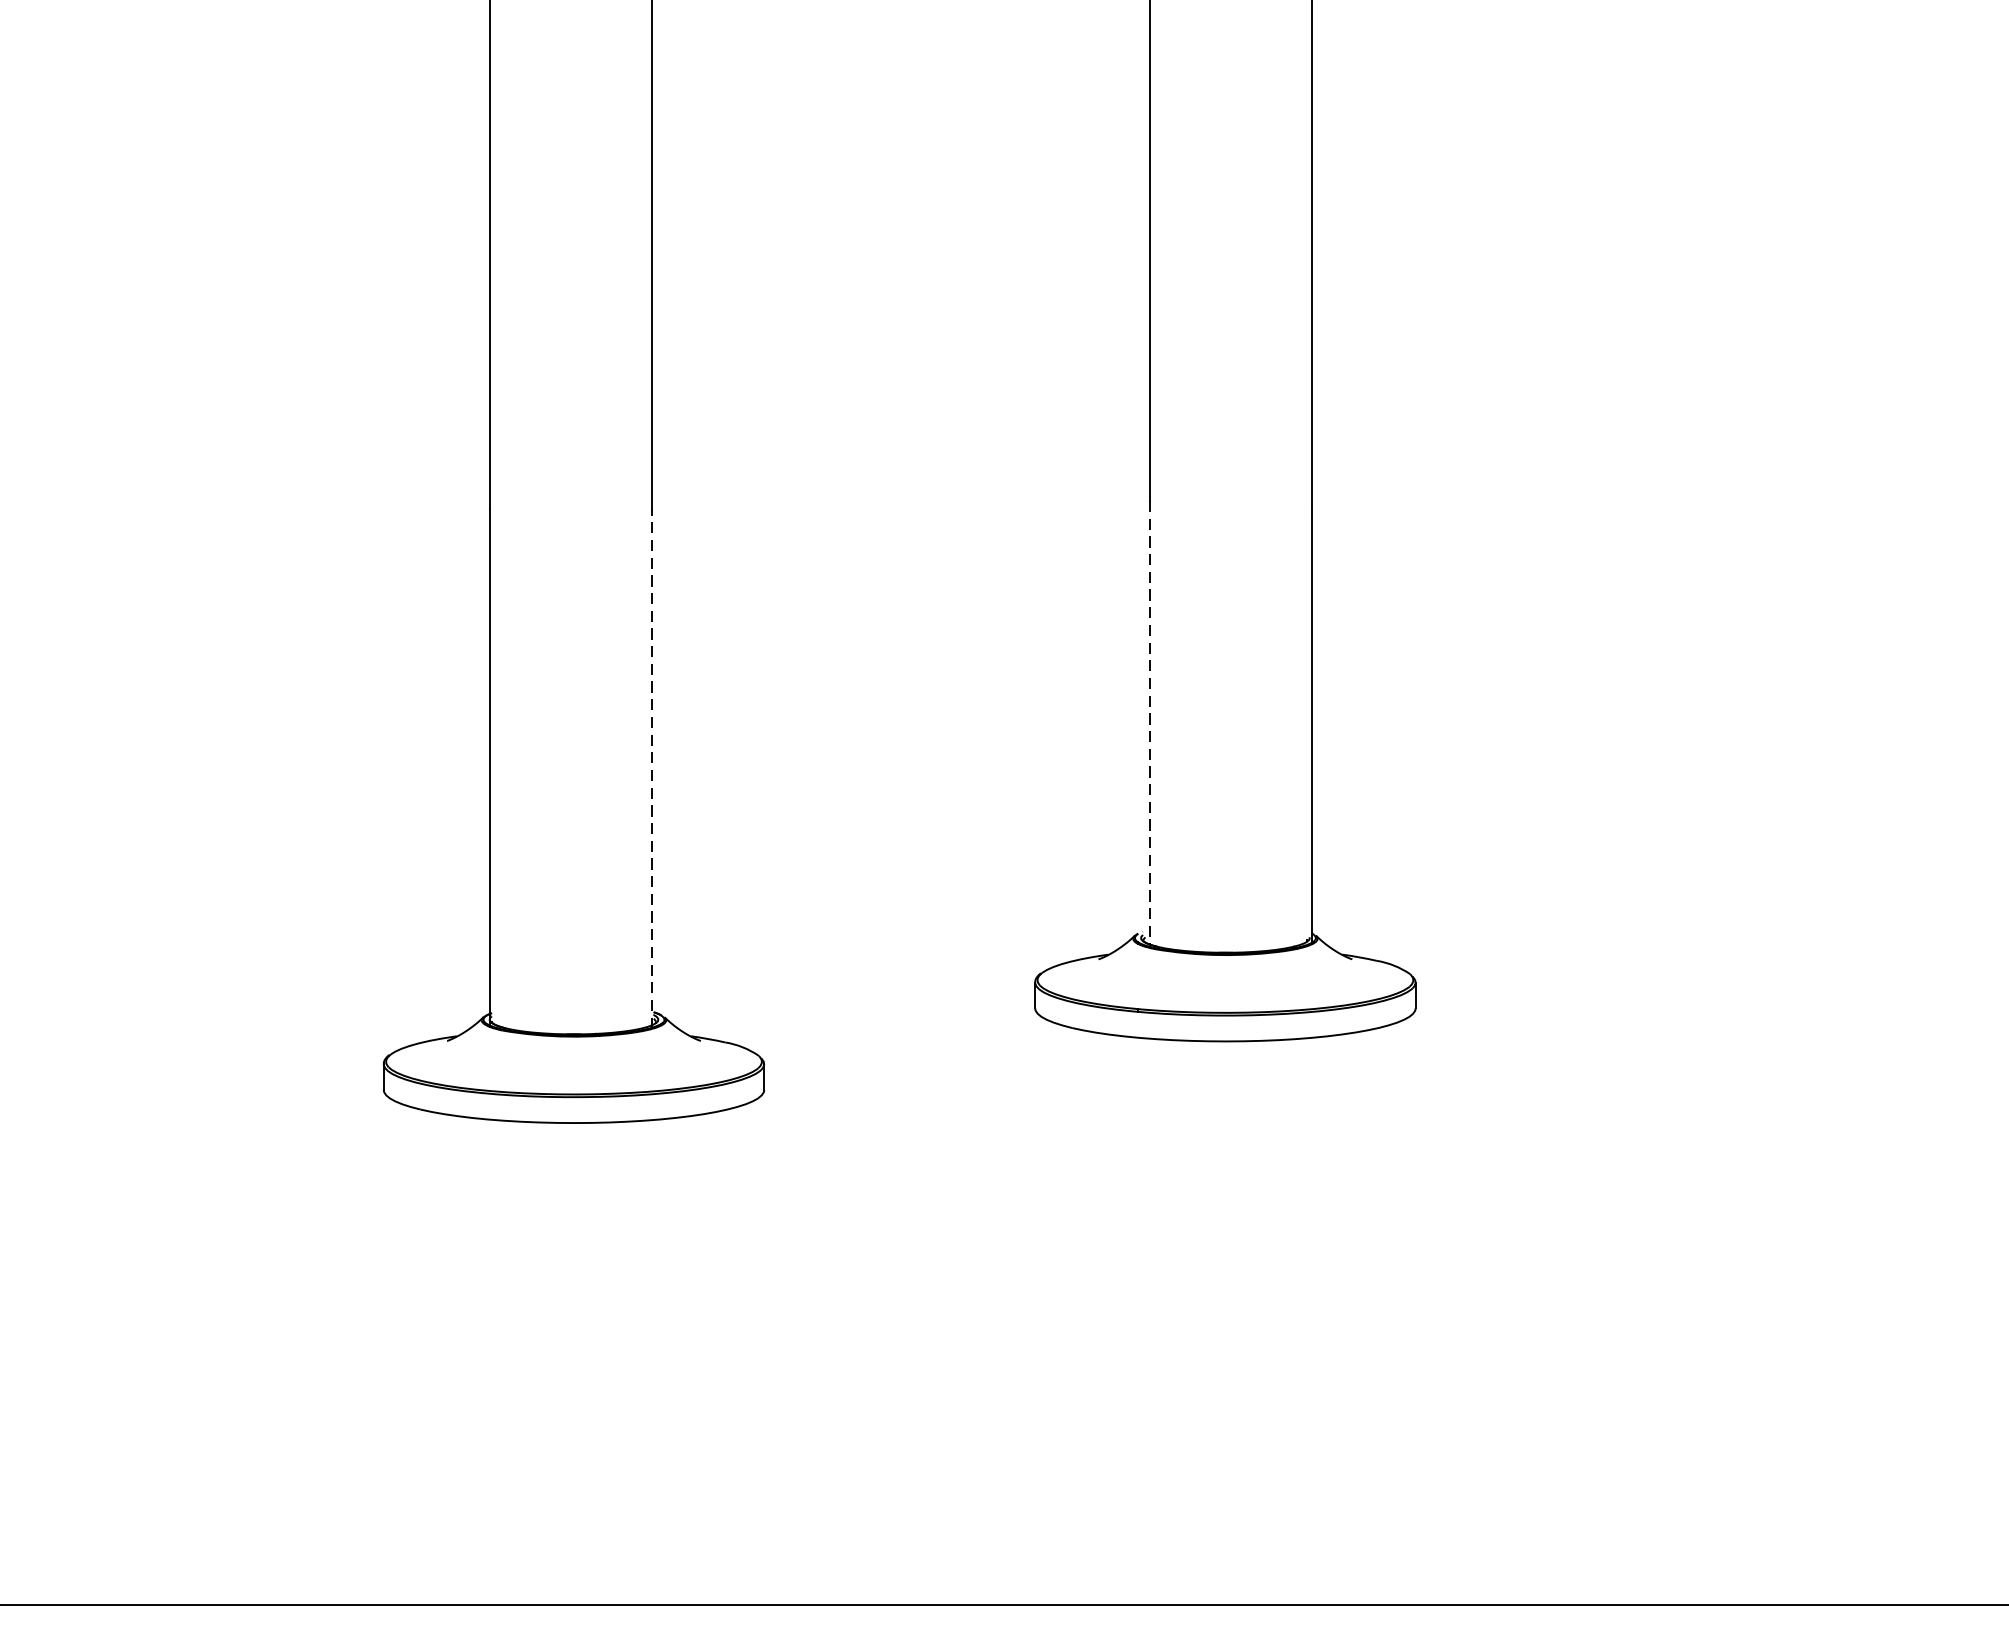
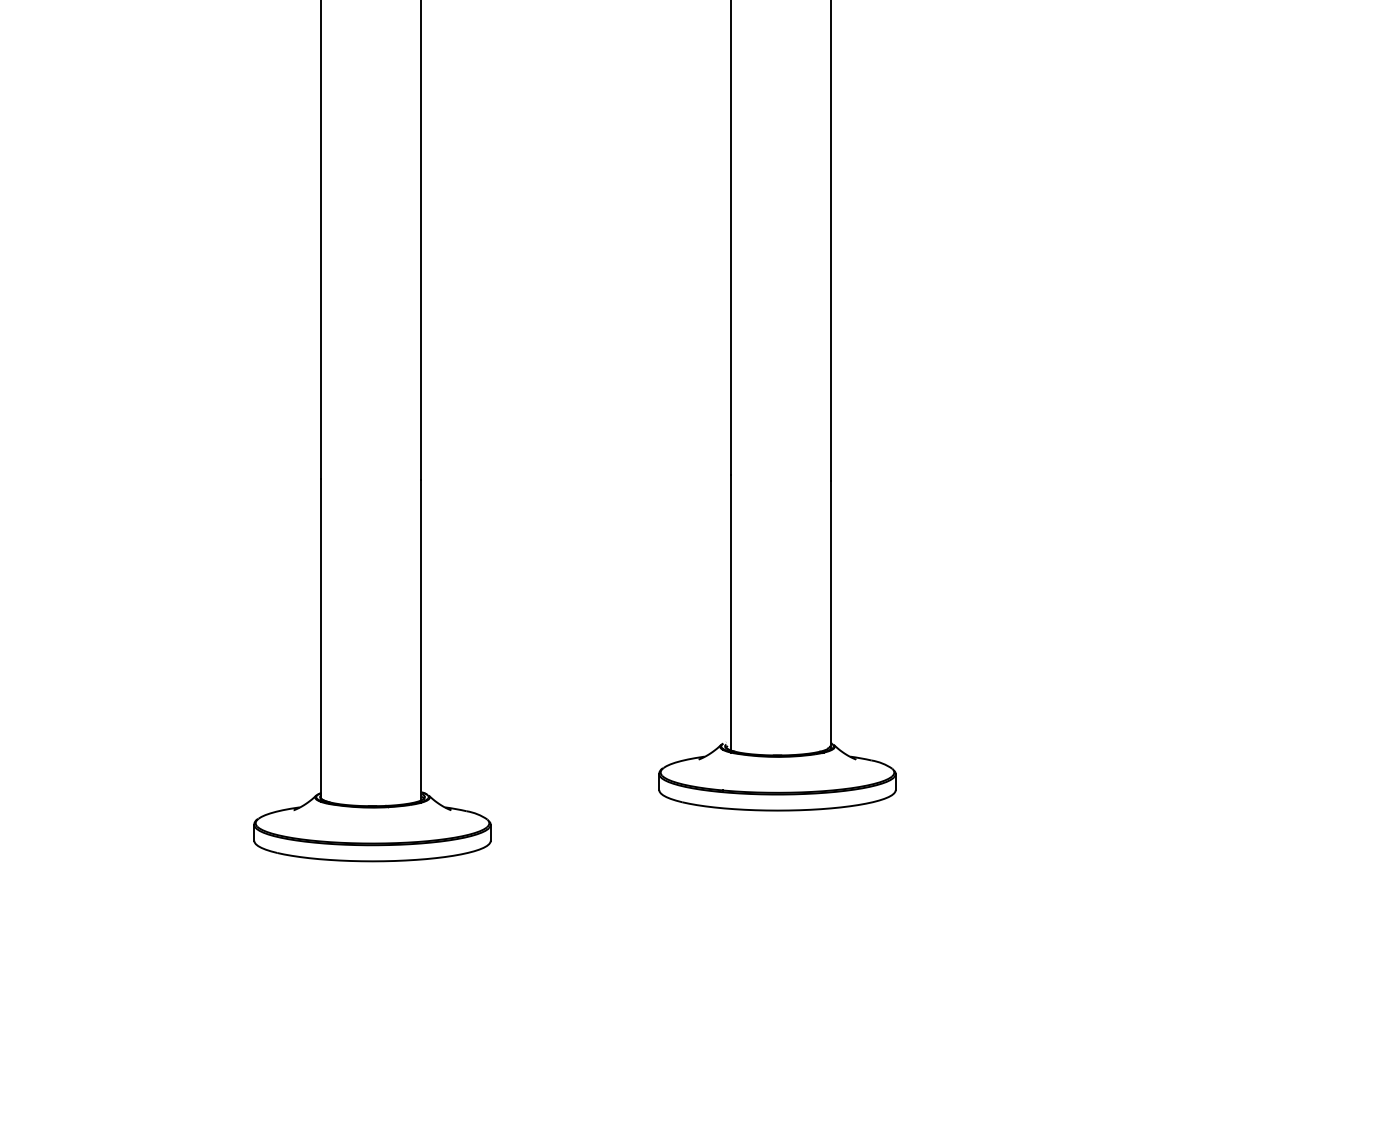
line: (1149, 724) -> (730, 613), dashed -> solid
line: (652, 767) -> (421, 640), dashed -> solid

